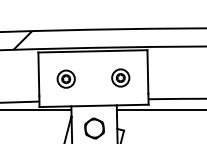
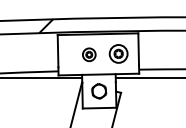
part: (120, 77) -> (118, 53), size x1.4
part: (66, 78) -> (89, 54), moved

